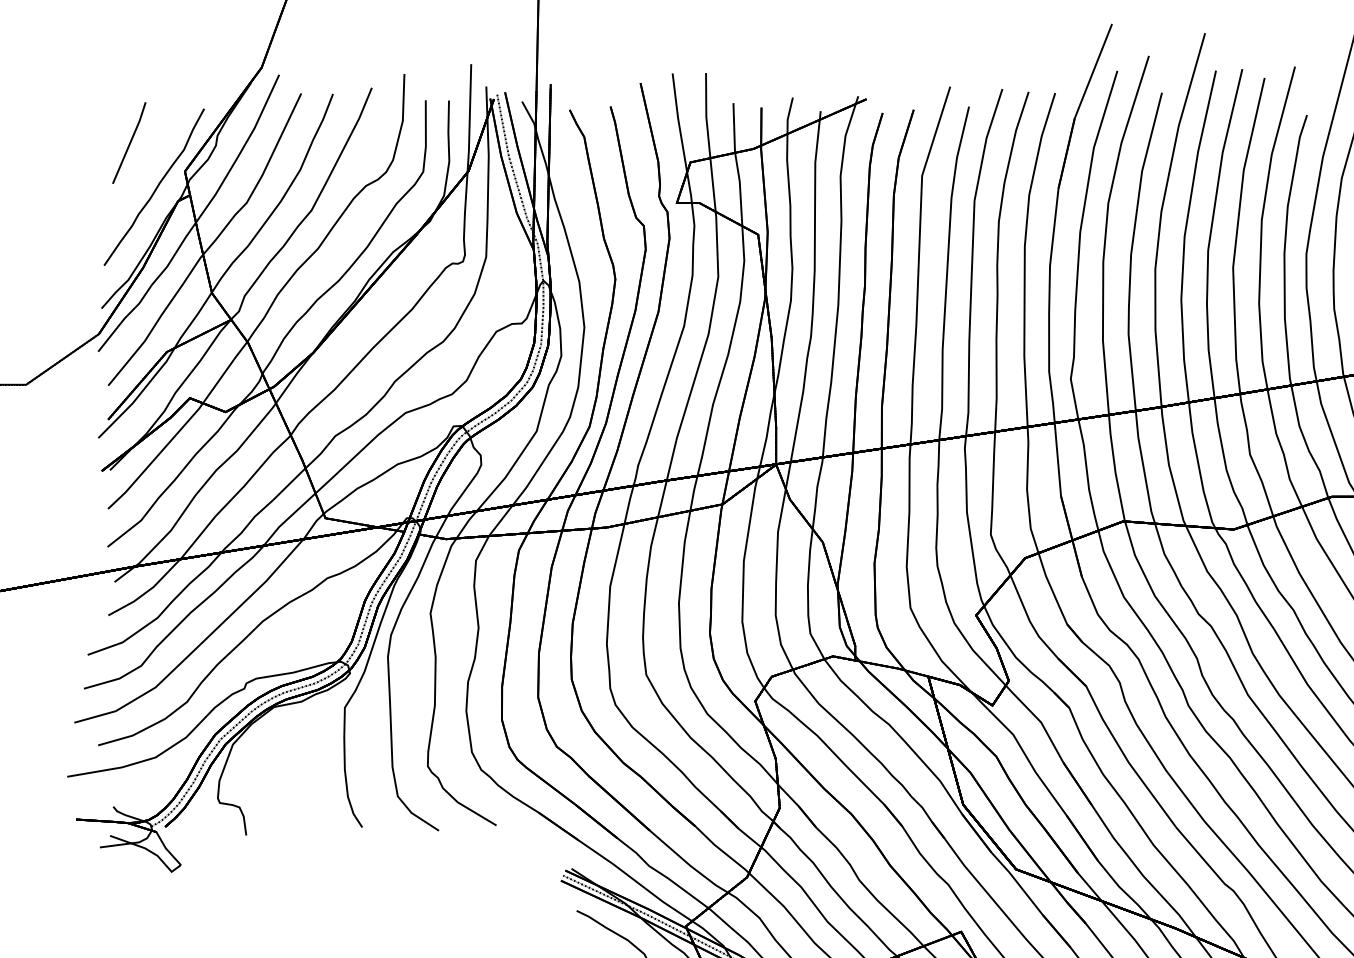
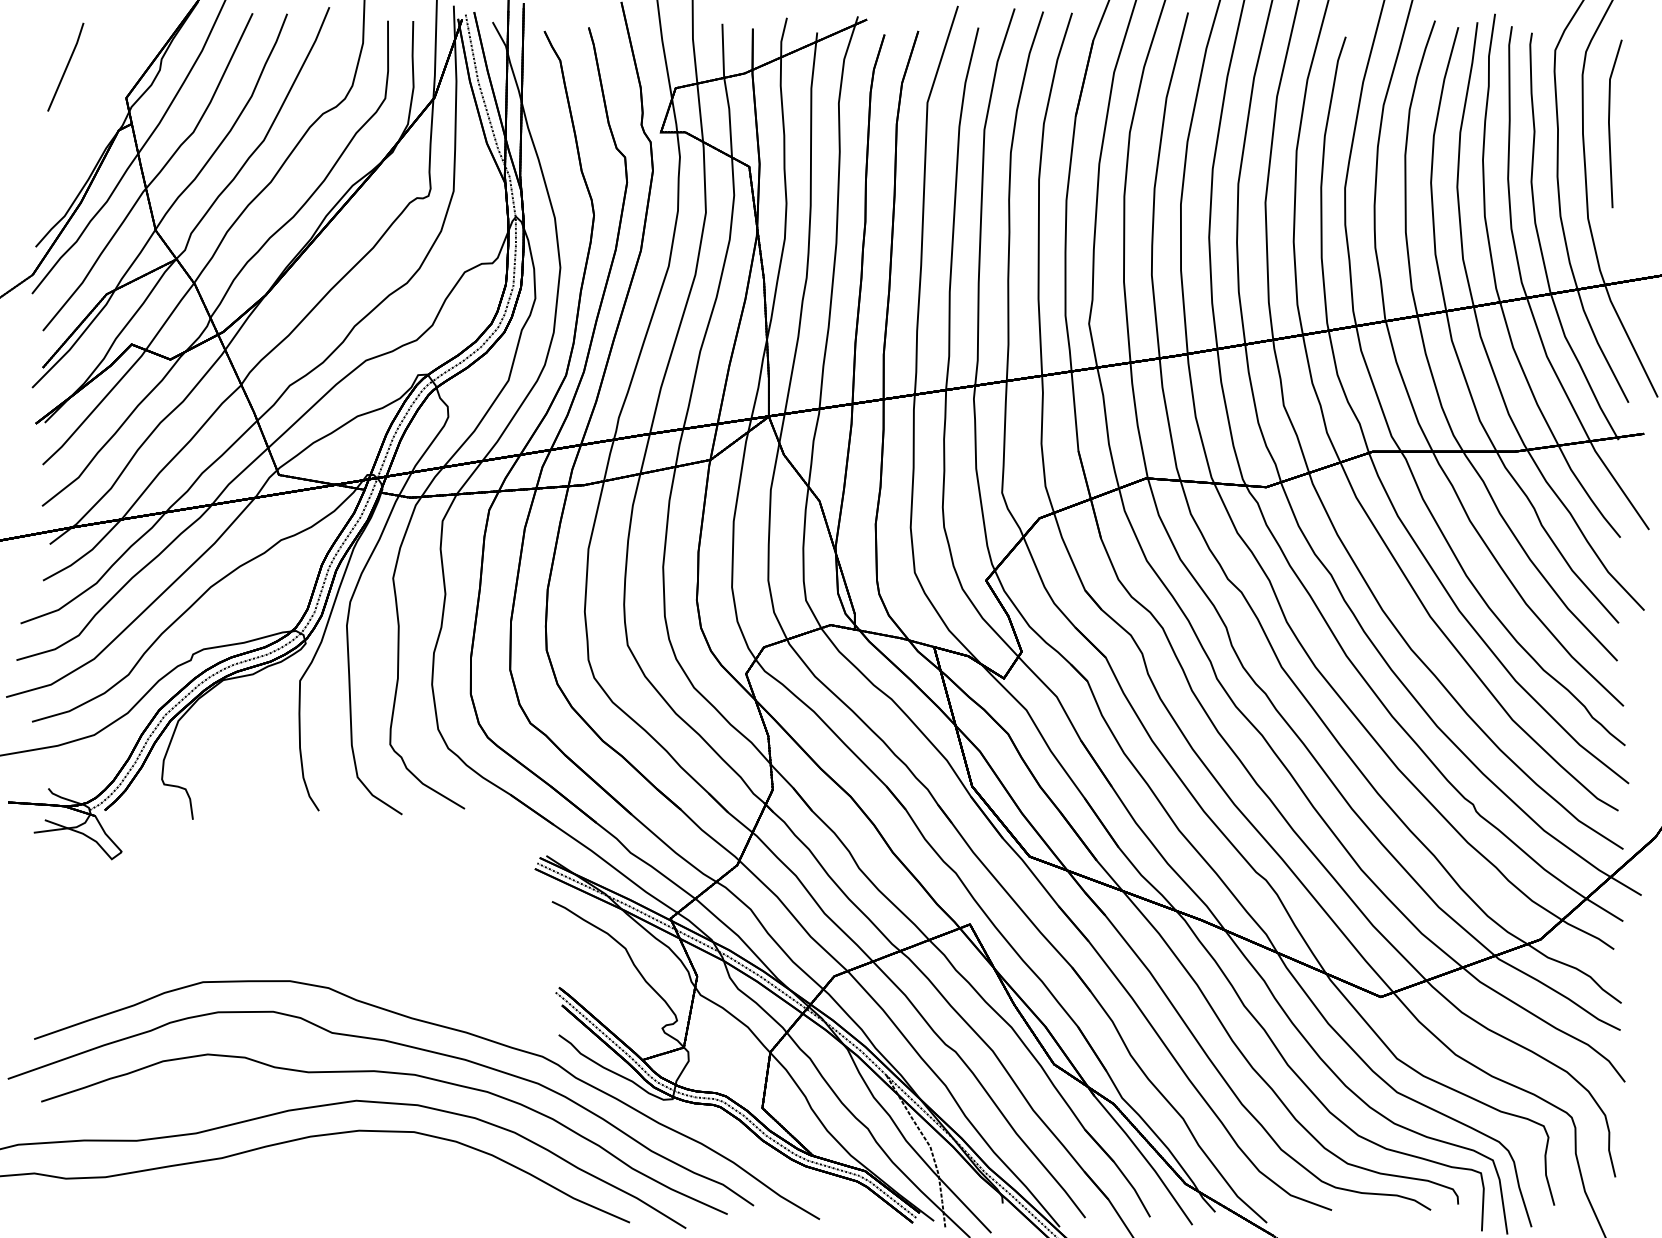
part: (153, 186) -> (92, 114), removed

